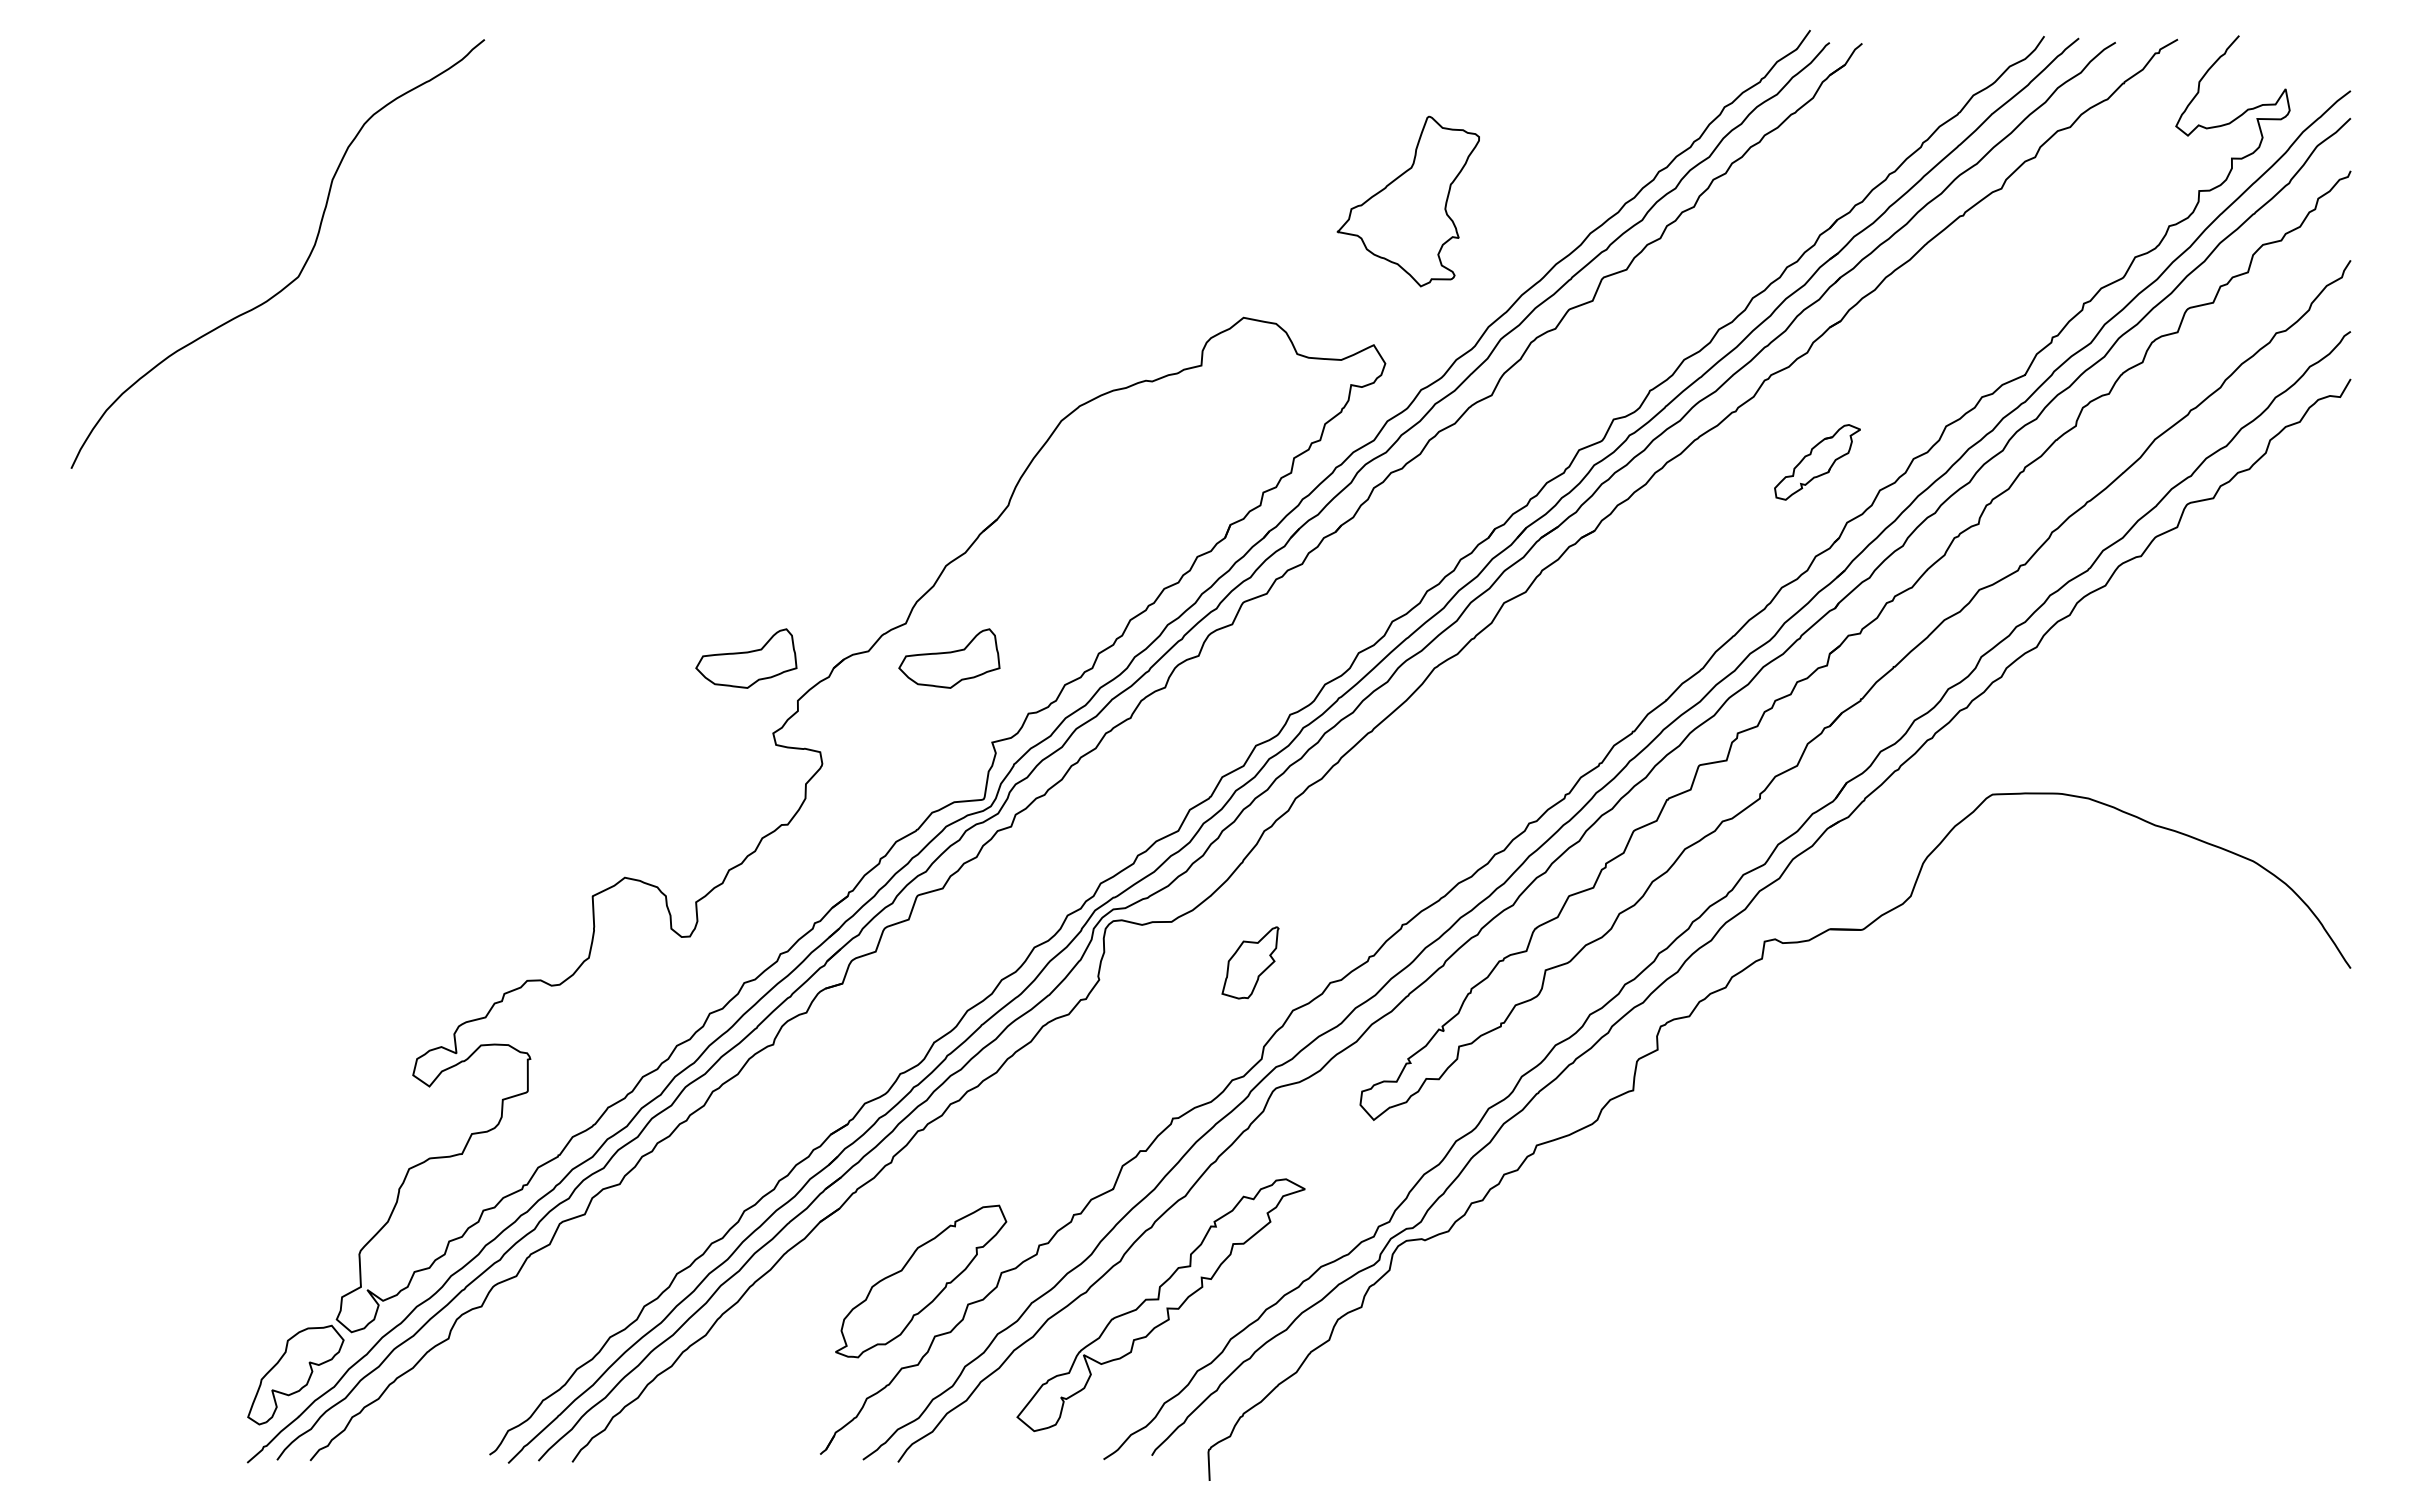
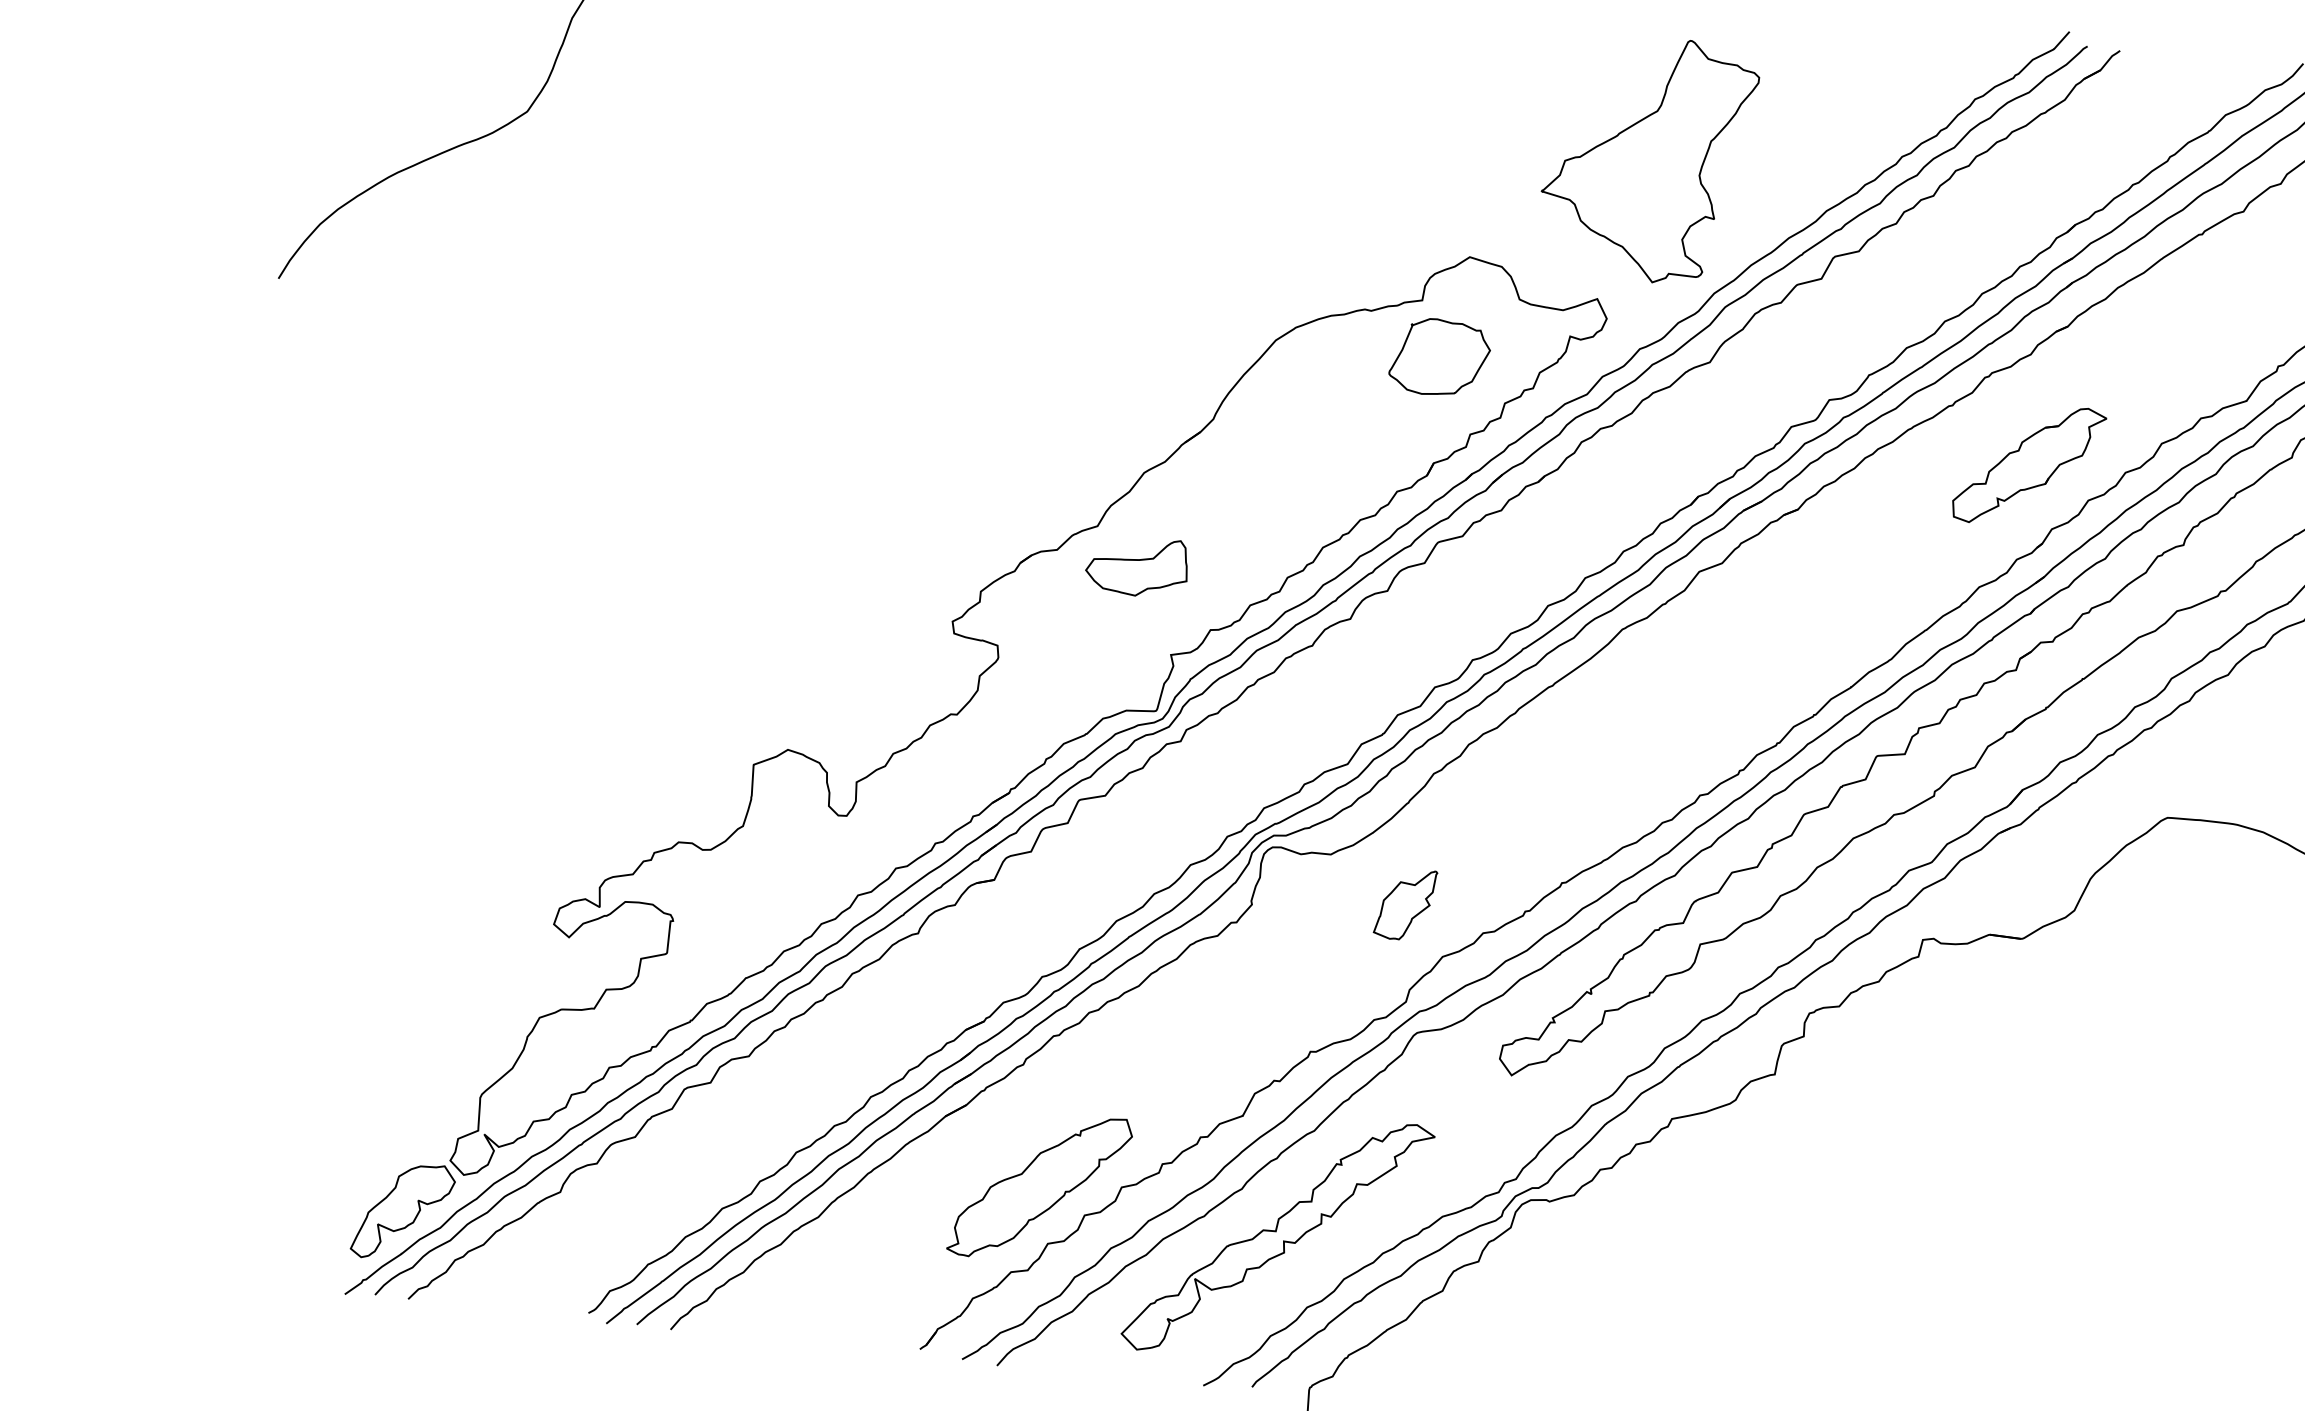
part: (1408, 201) -> (1647, 158), size x1.43
part: (1224, 419) -> (1439, 356), added
part: (1817, 462) -> (2028, 465), size x1.67
part: (746, 658) -> (934, 543), removed

